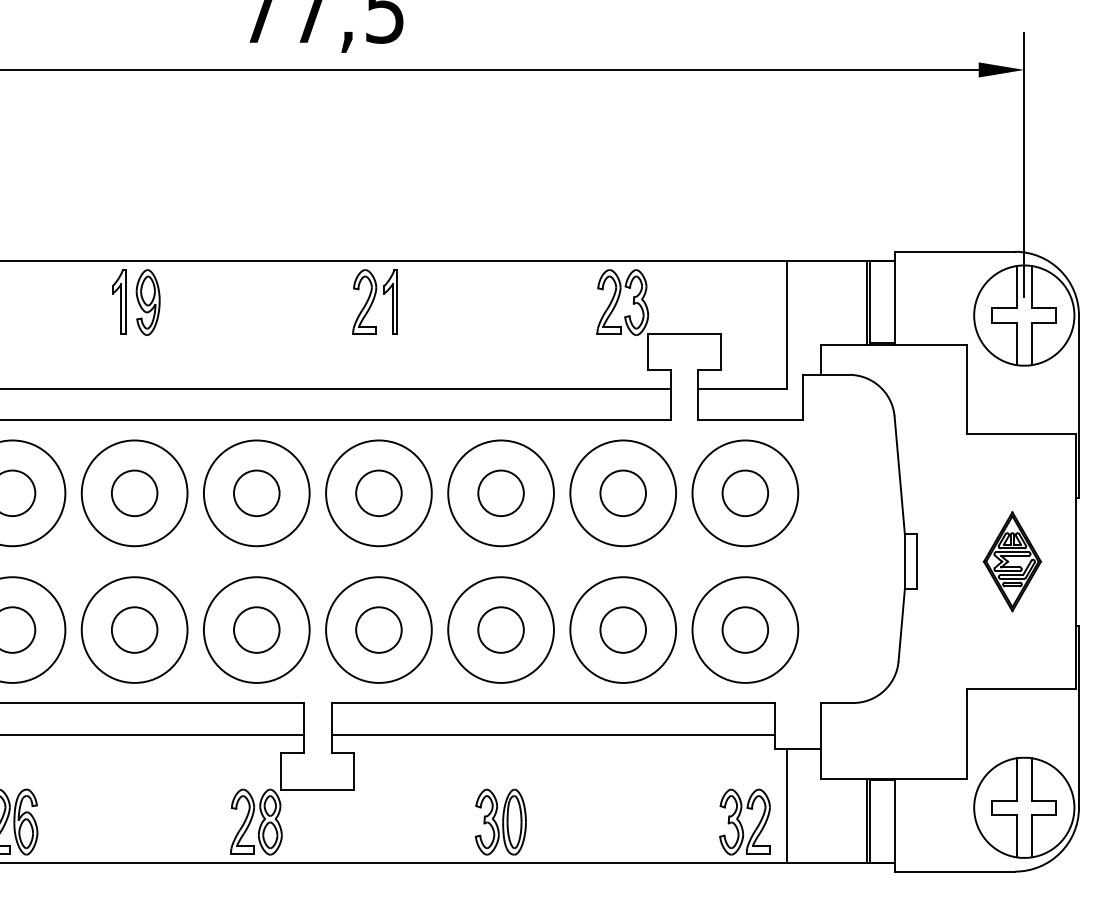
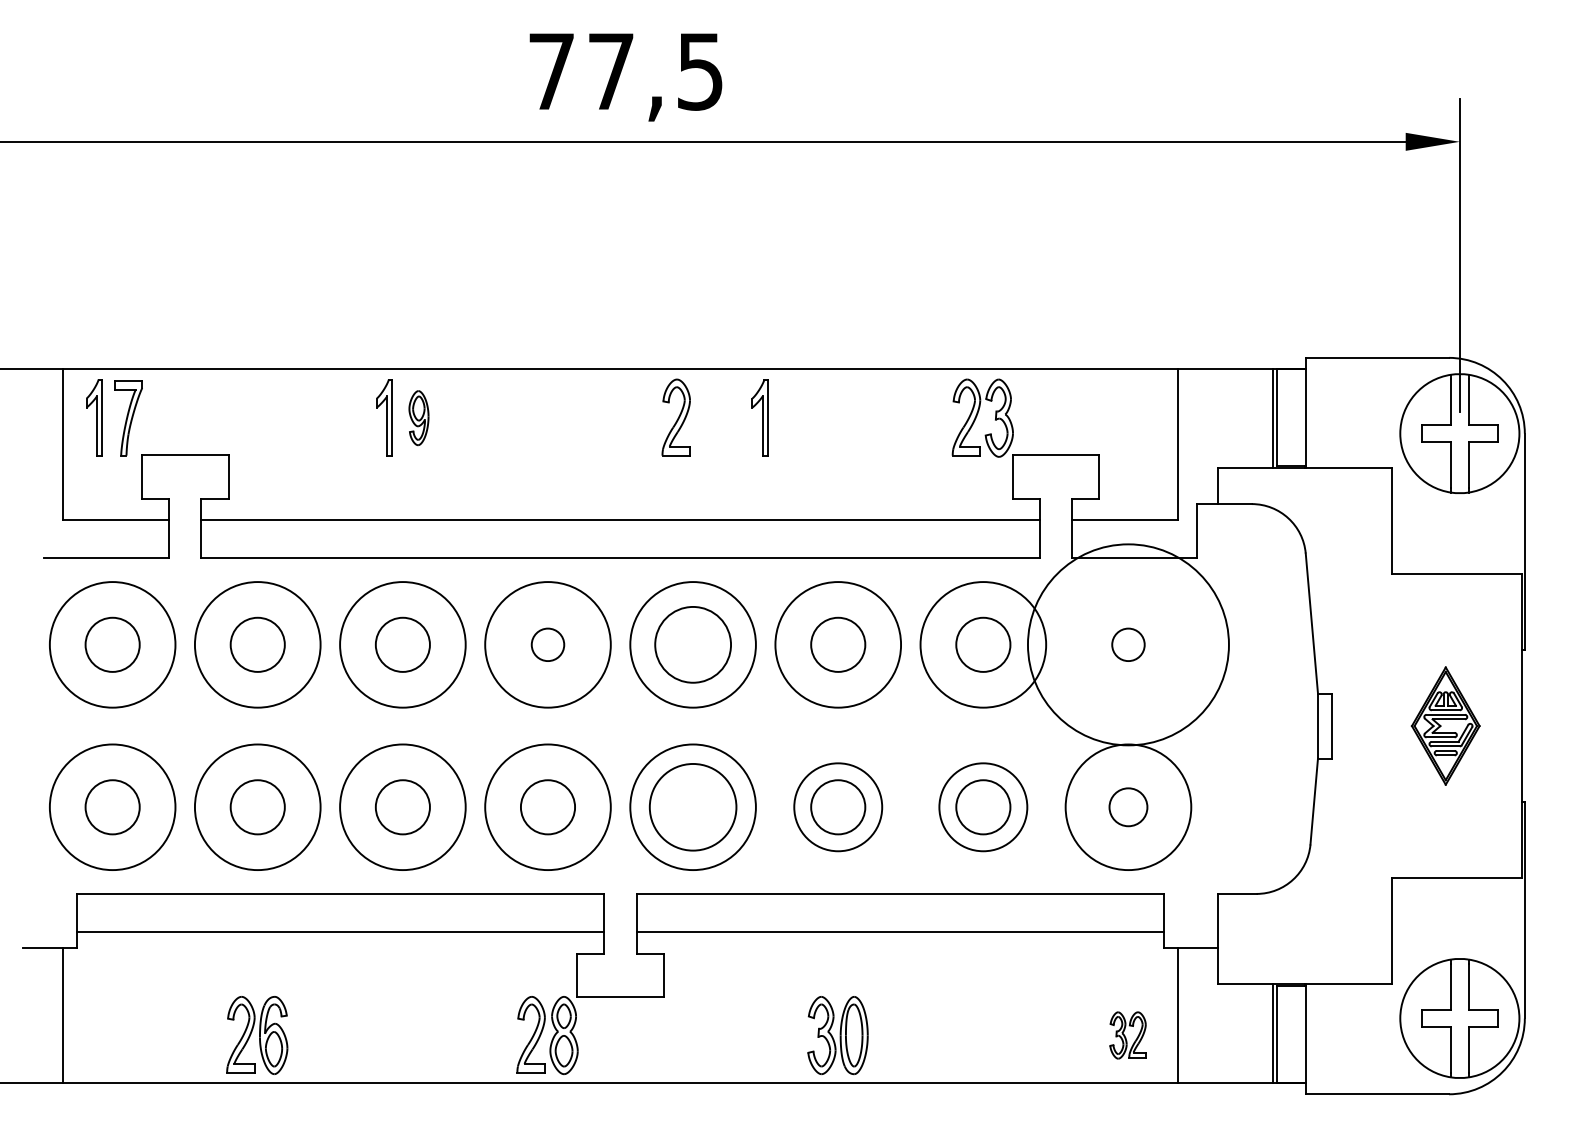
part: (147, 301) -> (418, 417), size x0.7
part: (390, 301) -> (759, 417), moved
circle: (256, 493) -> (547, 644), size x0.6
circle: (379, 493) -> (693, 644), size x1.4
circle: (745, 493) -> (1128, 644), size x0.6
circle: (745, 493) -> (1128, 644), size x1.6
circle: (379, 630) -> (693, 807), size x1.6
circle: (501, 630) -> (838, 807), size x0.7
circle: (623, 630) -> (983, 807), size x0.7
circle: (745, 630) -> (1128, 807), size x0.7
part: (744, 822) -> (1127, 1035), size x0.6

